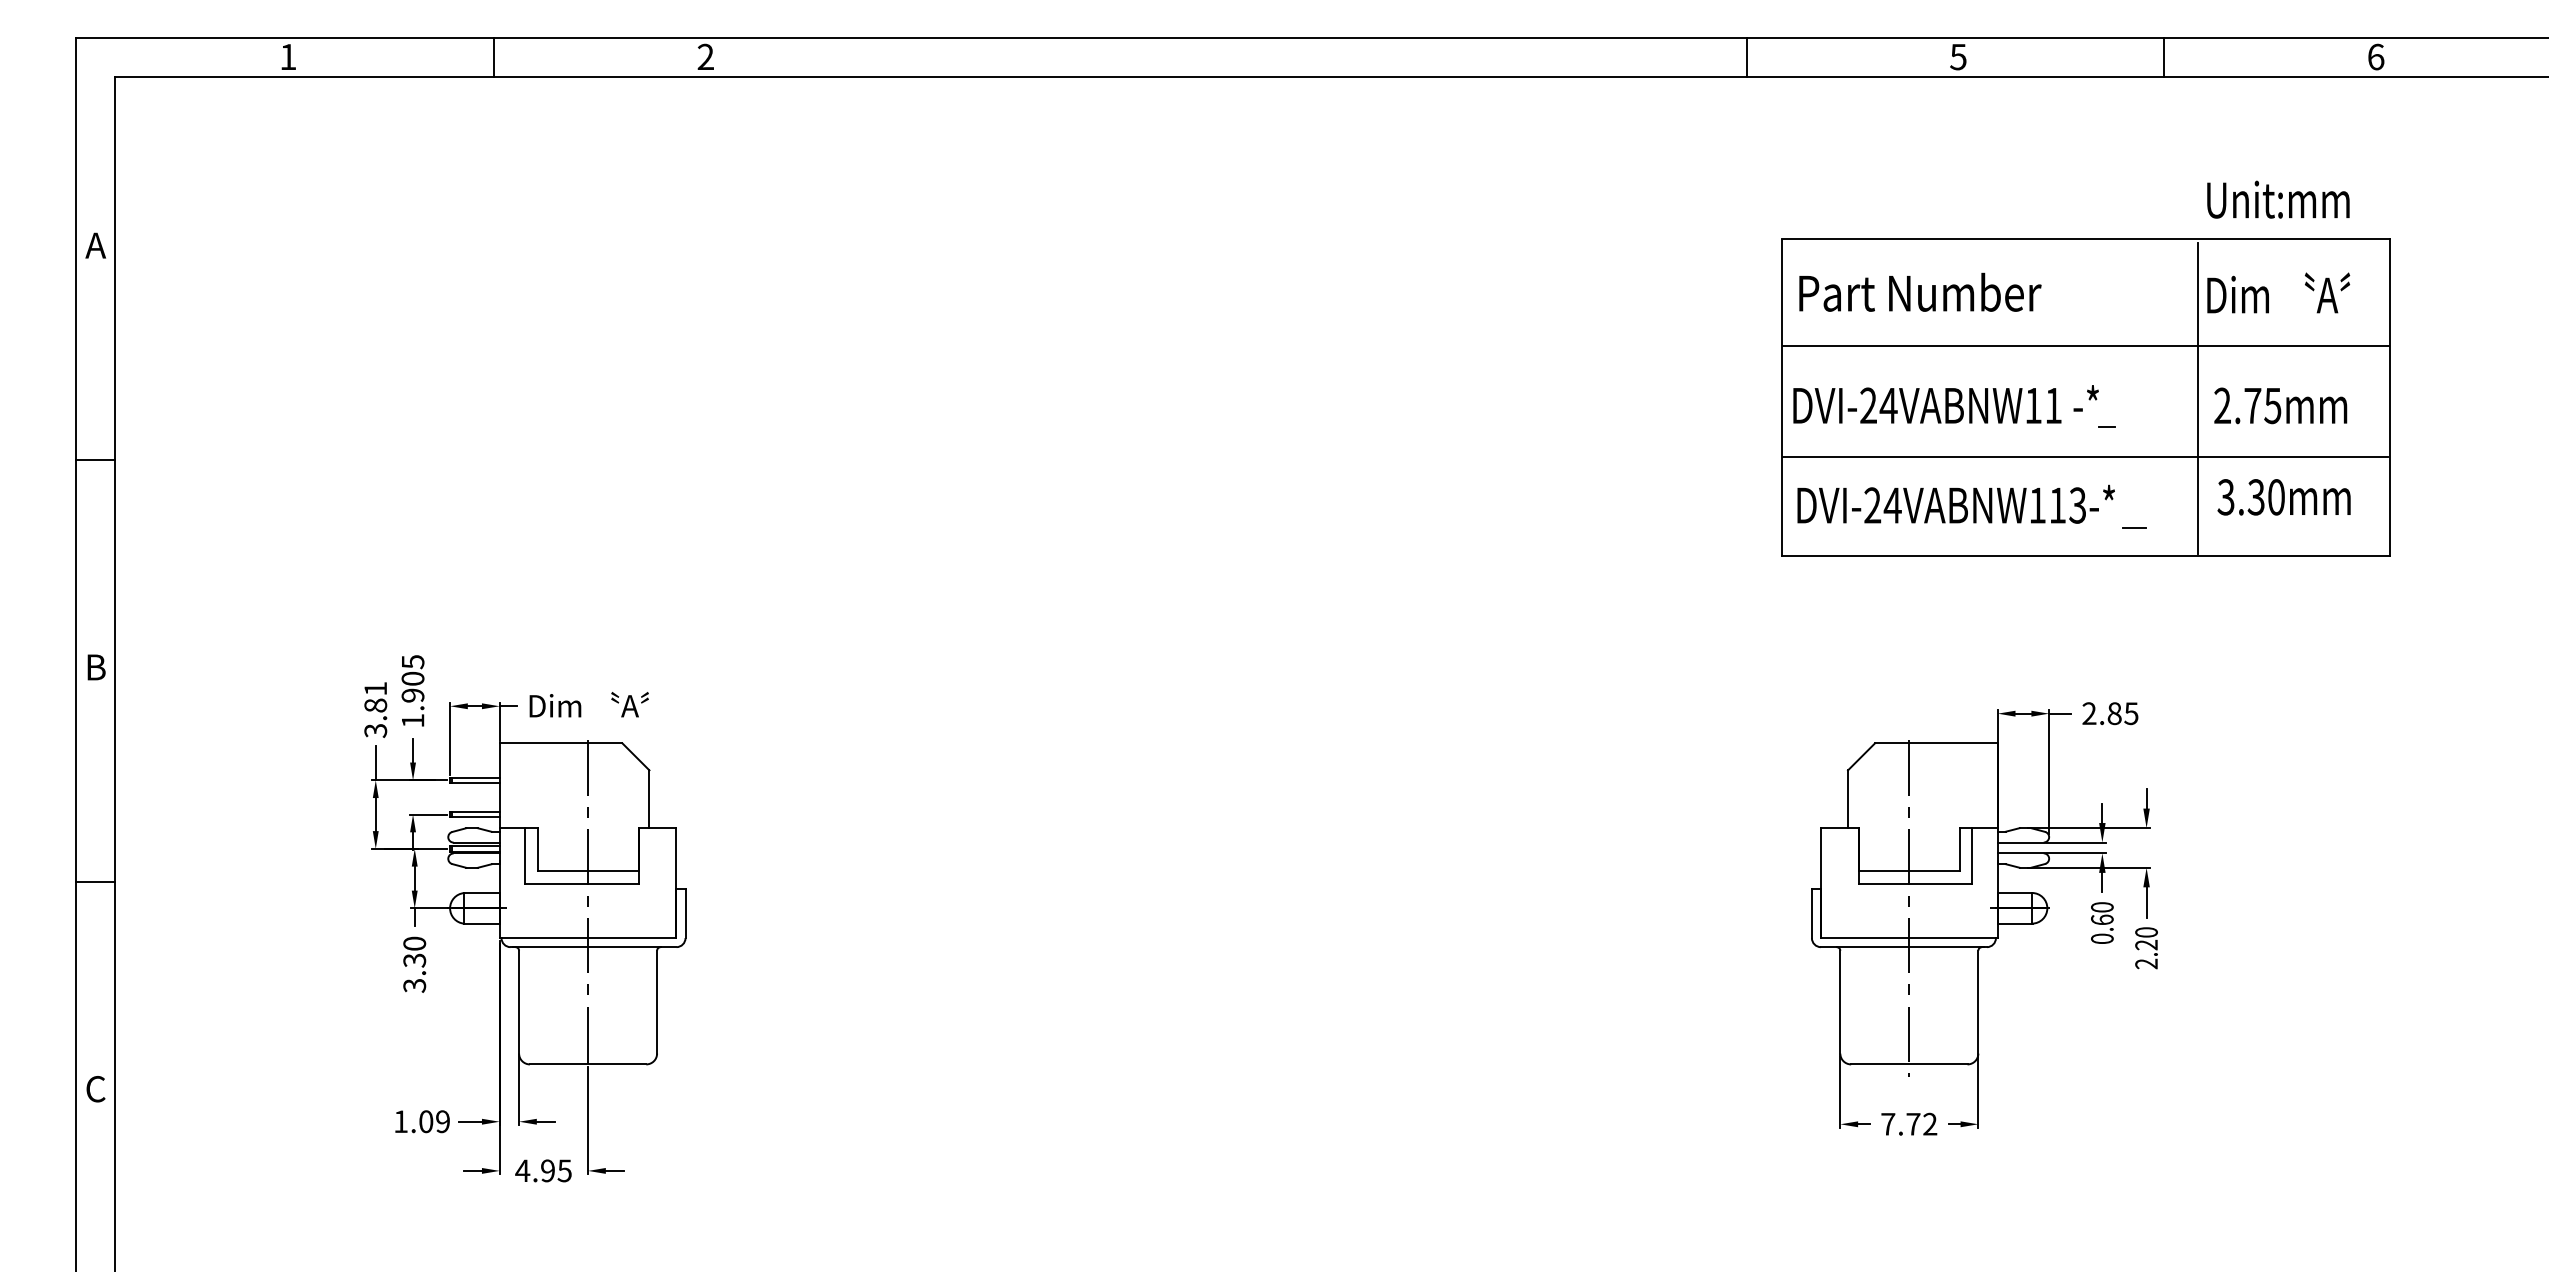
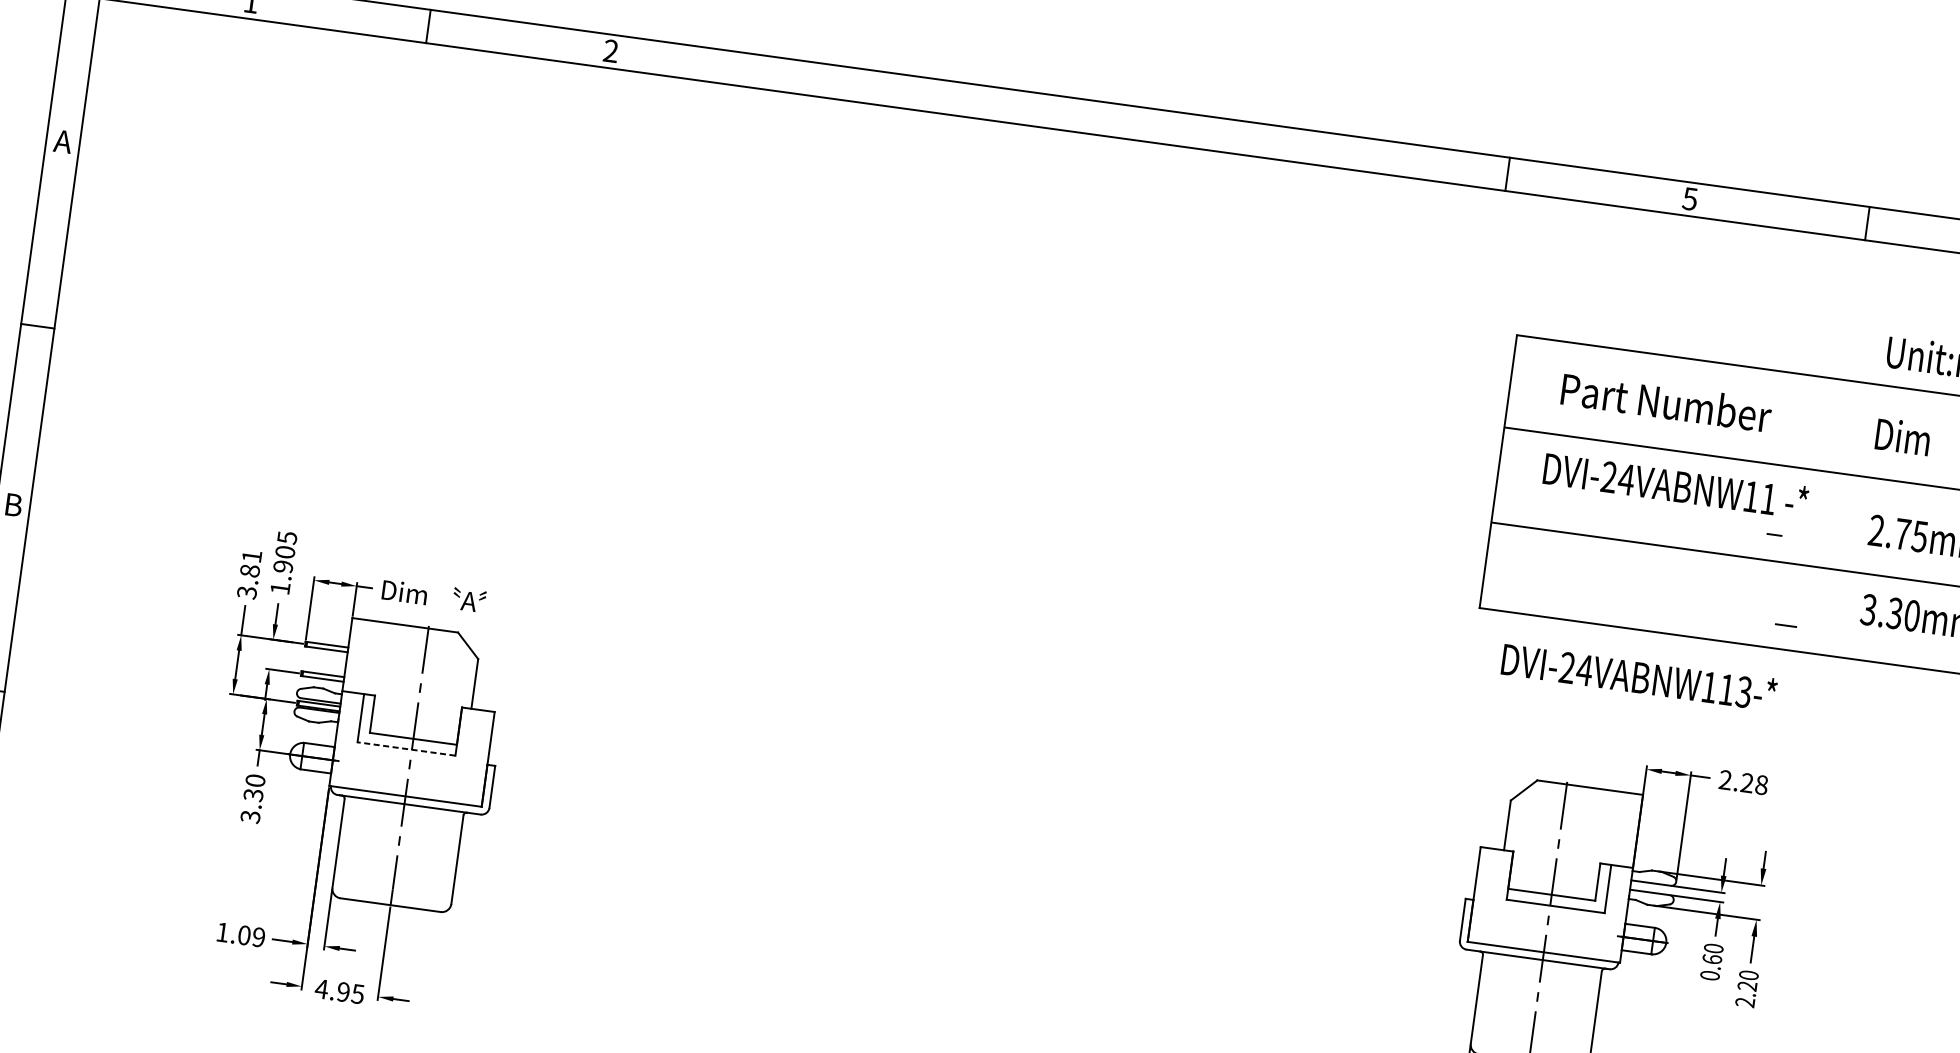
text: (1920, 291) -> (1666, 401), moved
line: (2198, 398) -> (1856, 521), removed
text: (1945, 404) -> (1675, 485), moved
text: (1955, 503) -> (1638, 675), moved
text: (2122, 713) -> (1754, 783), 2.85 -> 2.28
line: (581, 884) -> (406, 749), solid -> dashed

